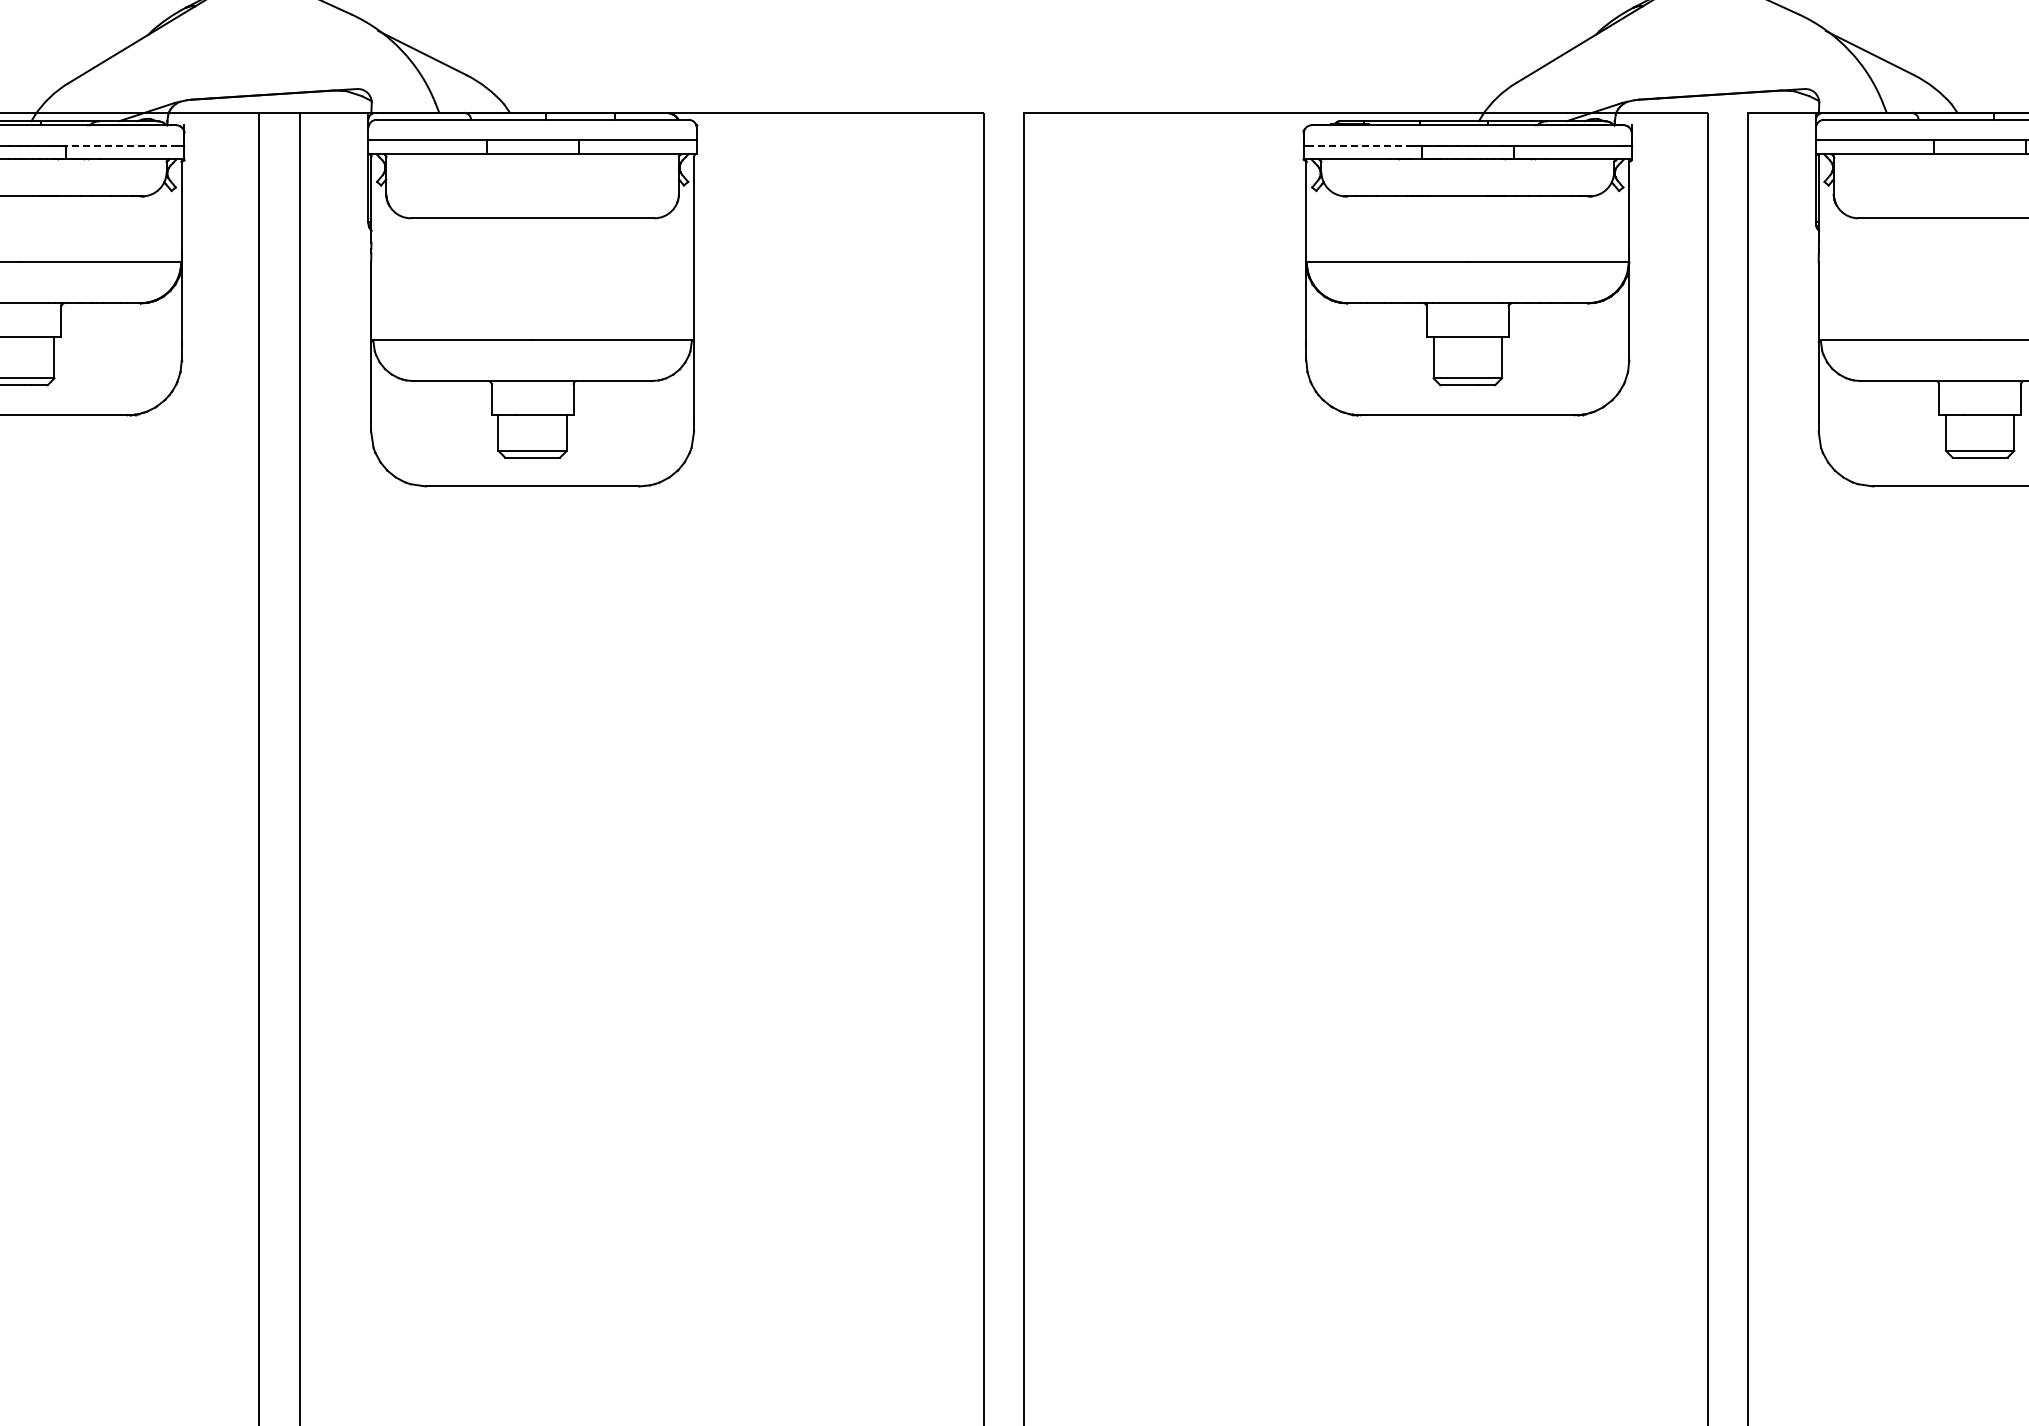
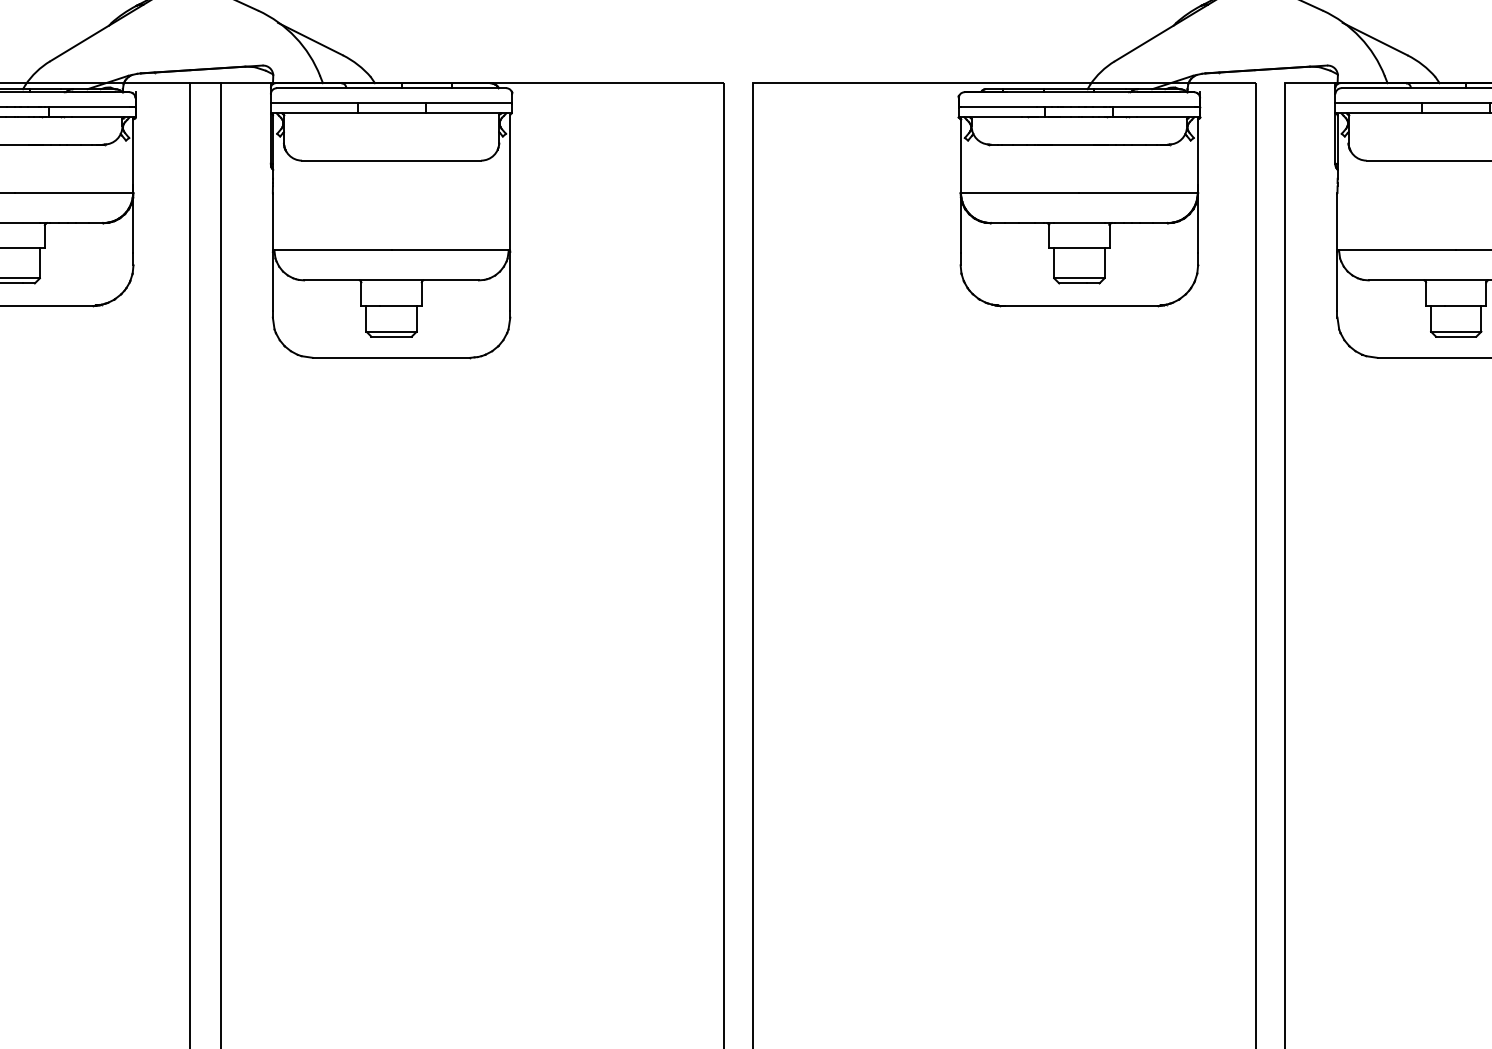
line: (119, 145) -> (87, 107), dashed -> solid
line: (1358, 145) -> (999, 107), dashed -> solid

